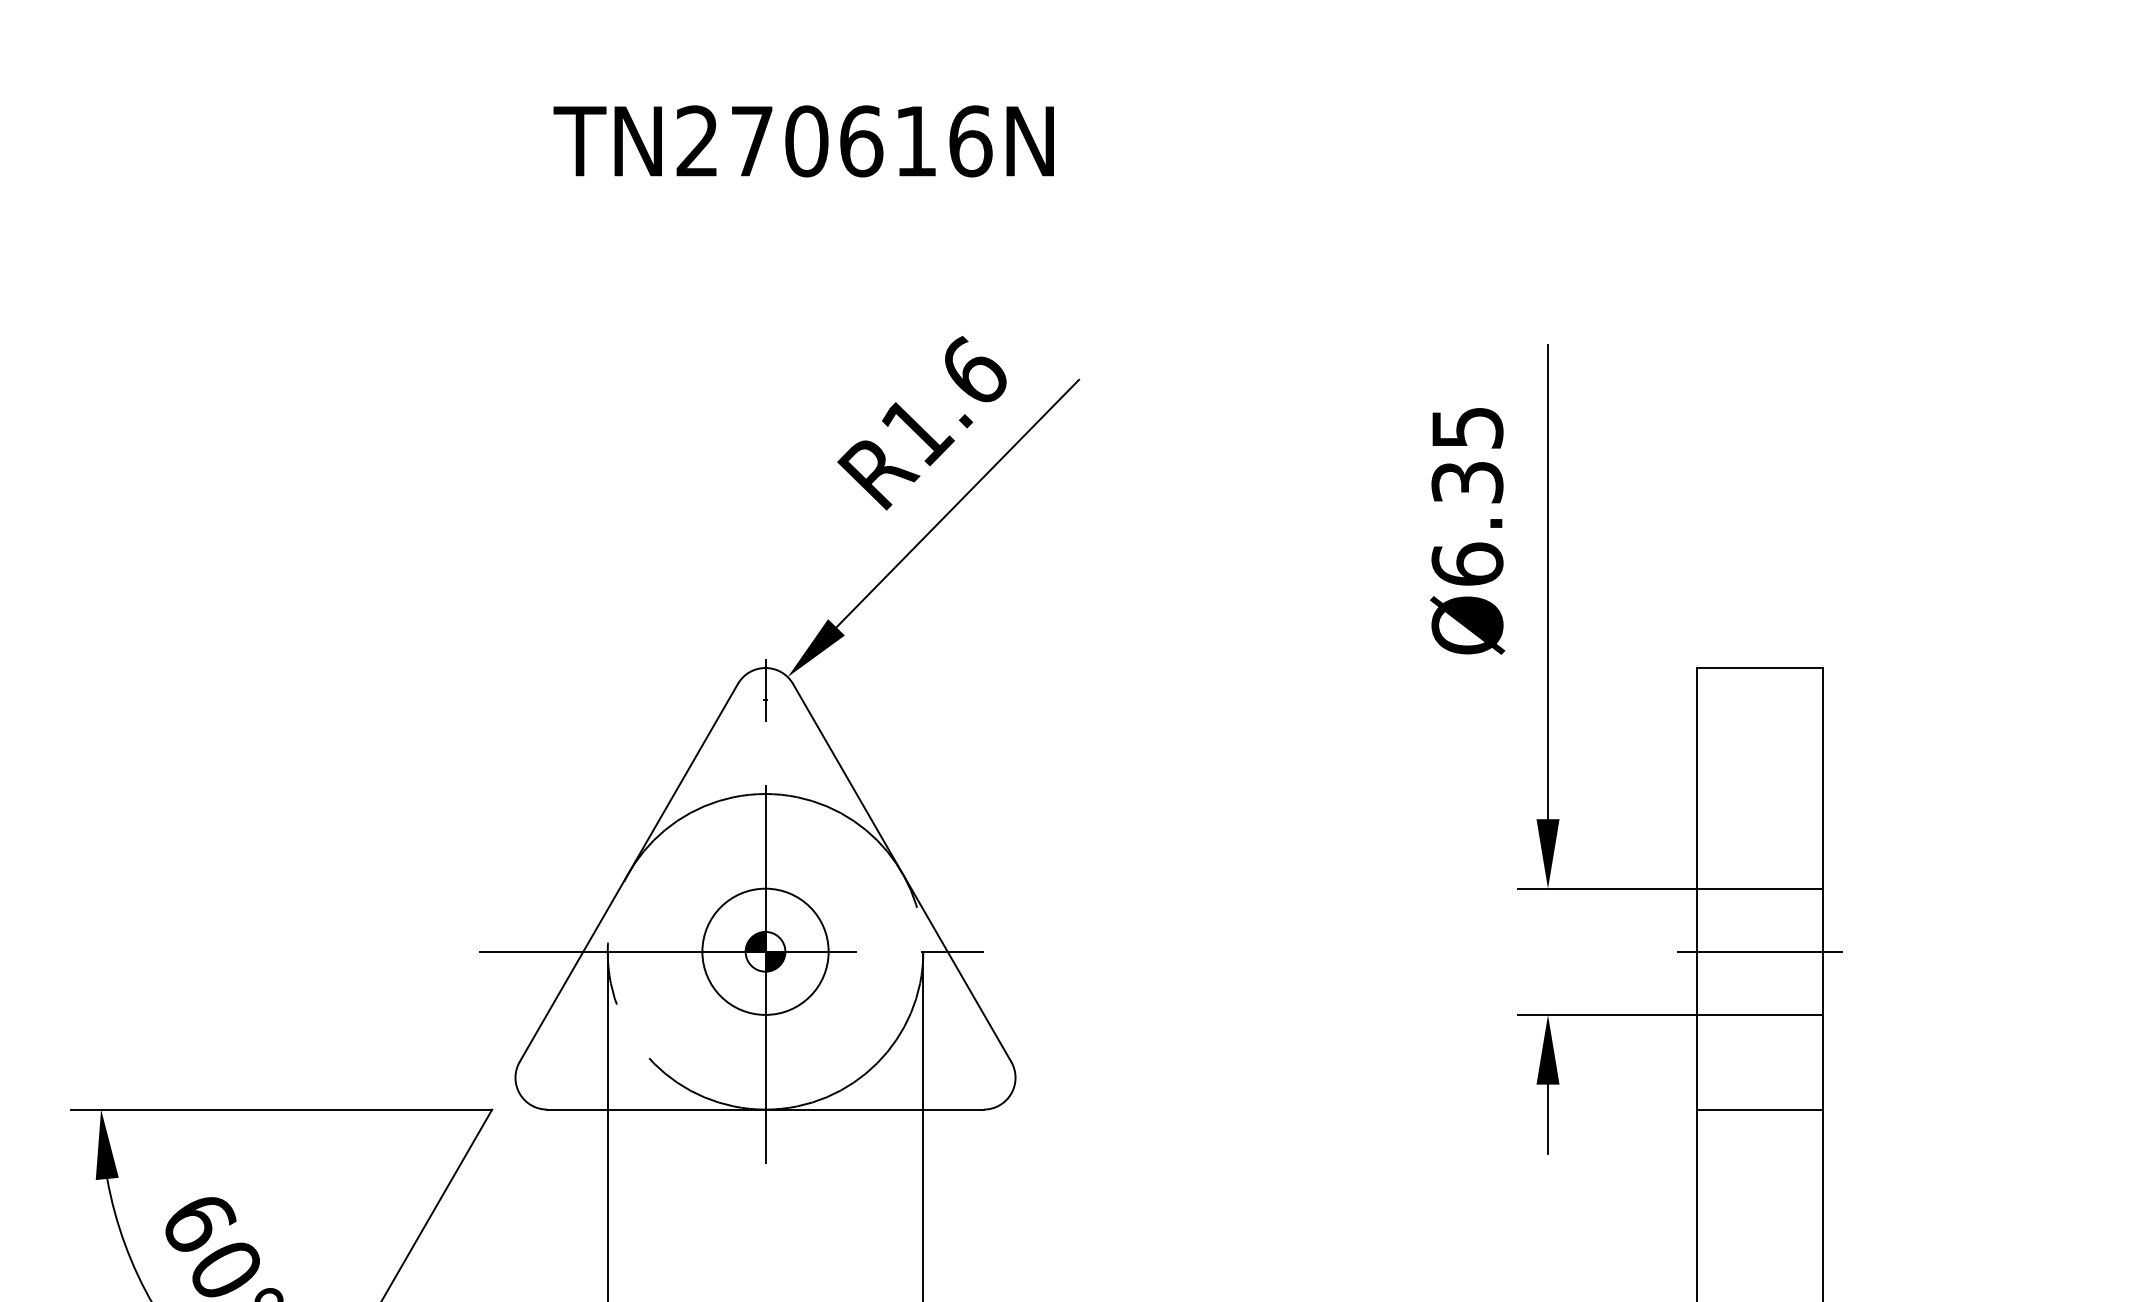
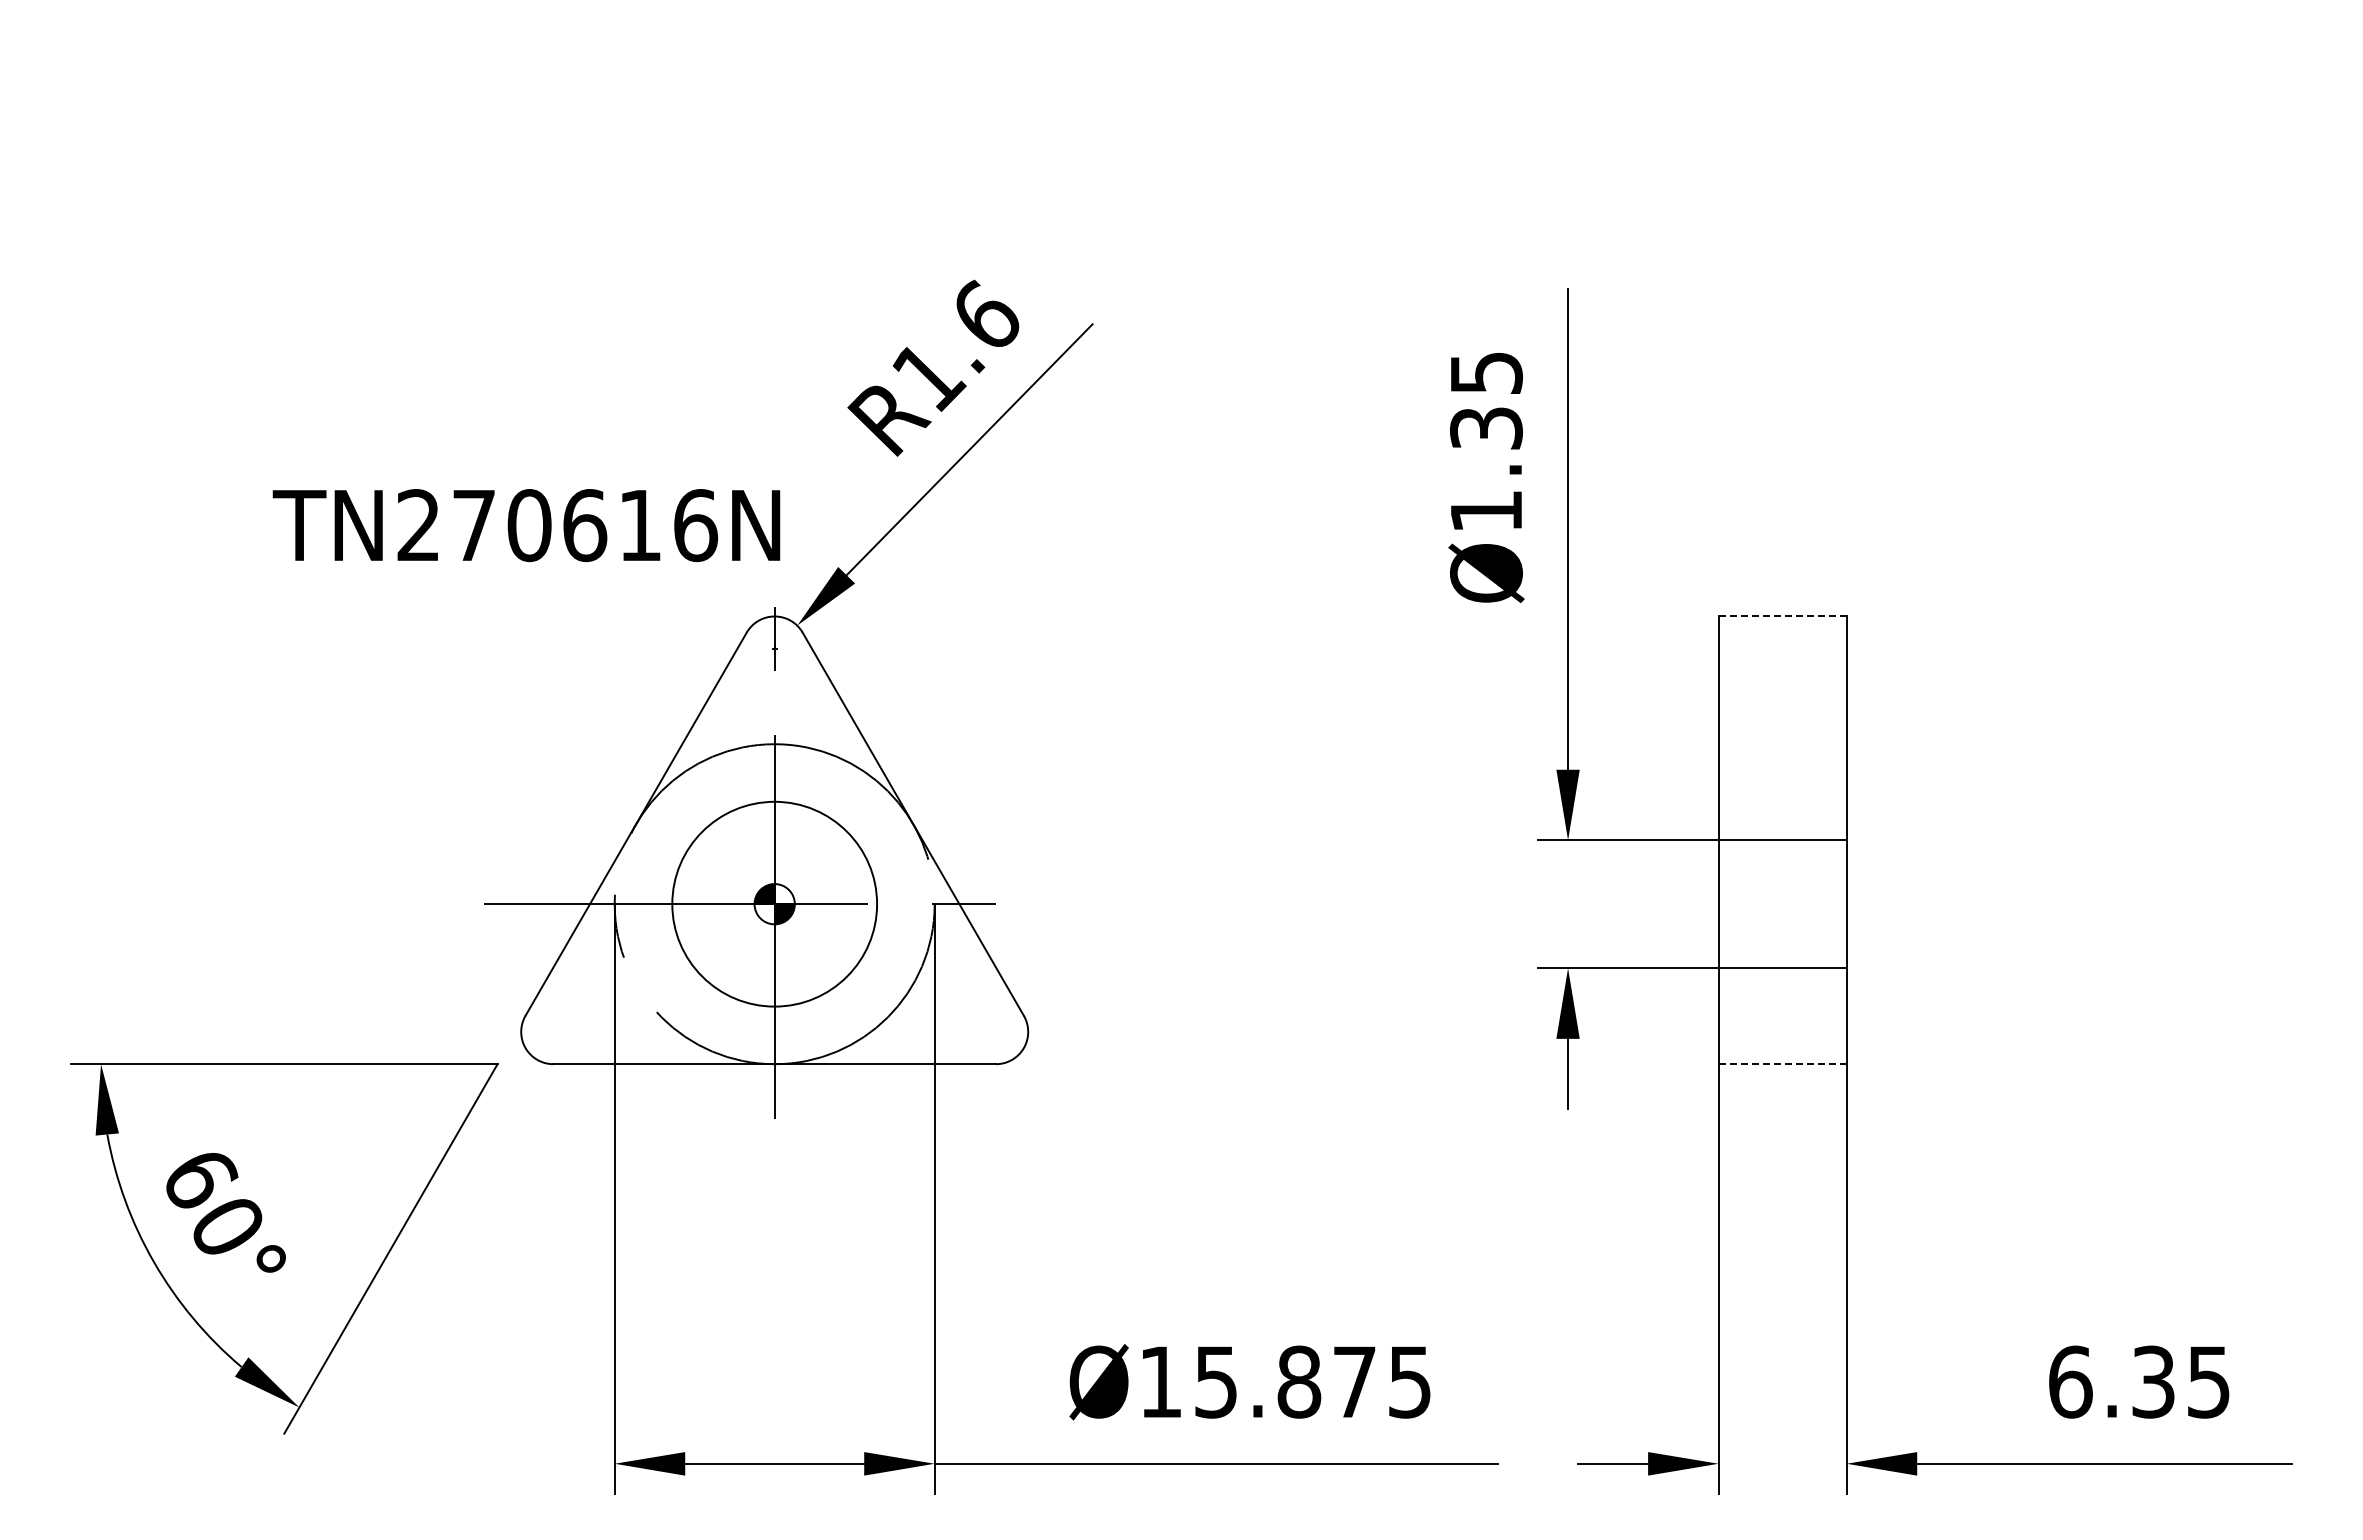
text: (803, 141) -> (526, 525), moved
text: (1467, 563) -> (1486, 510), Ø6.35 -> Ø1.35
line: (1759, 668) -> (1782, 616), solid -> dashed
circle: (765, 952) -> (774, 904), size x1.6
line: (1759, 952) -> (1782, 904), removed
line: (1759, 1109) -> (1782, 1064), solid -> dashed

